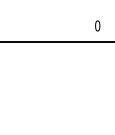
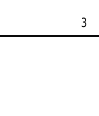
text: (97, 24) -> (83, 21), 0 -> 3

